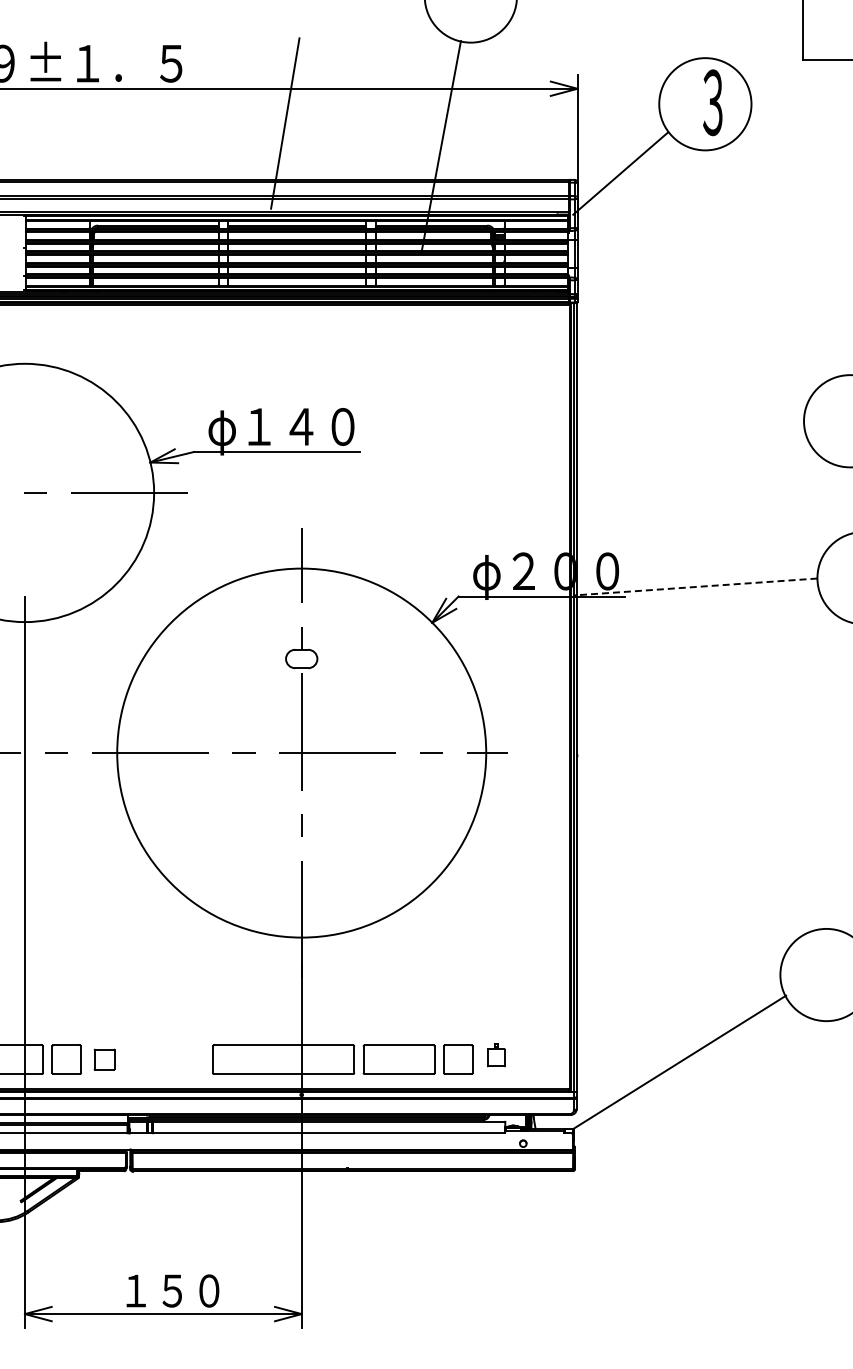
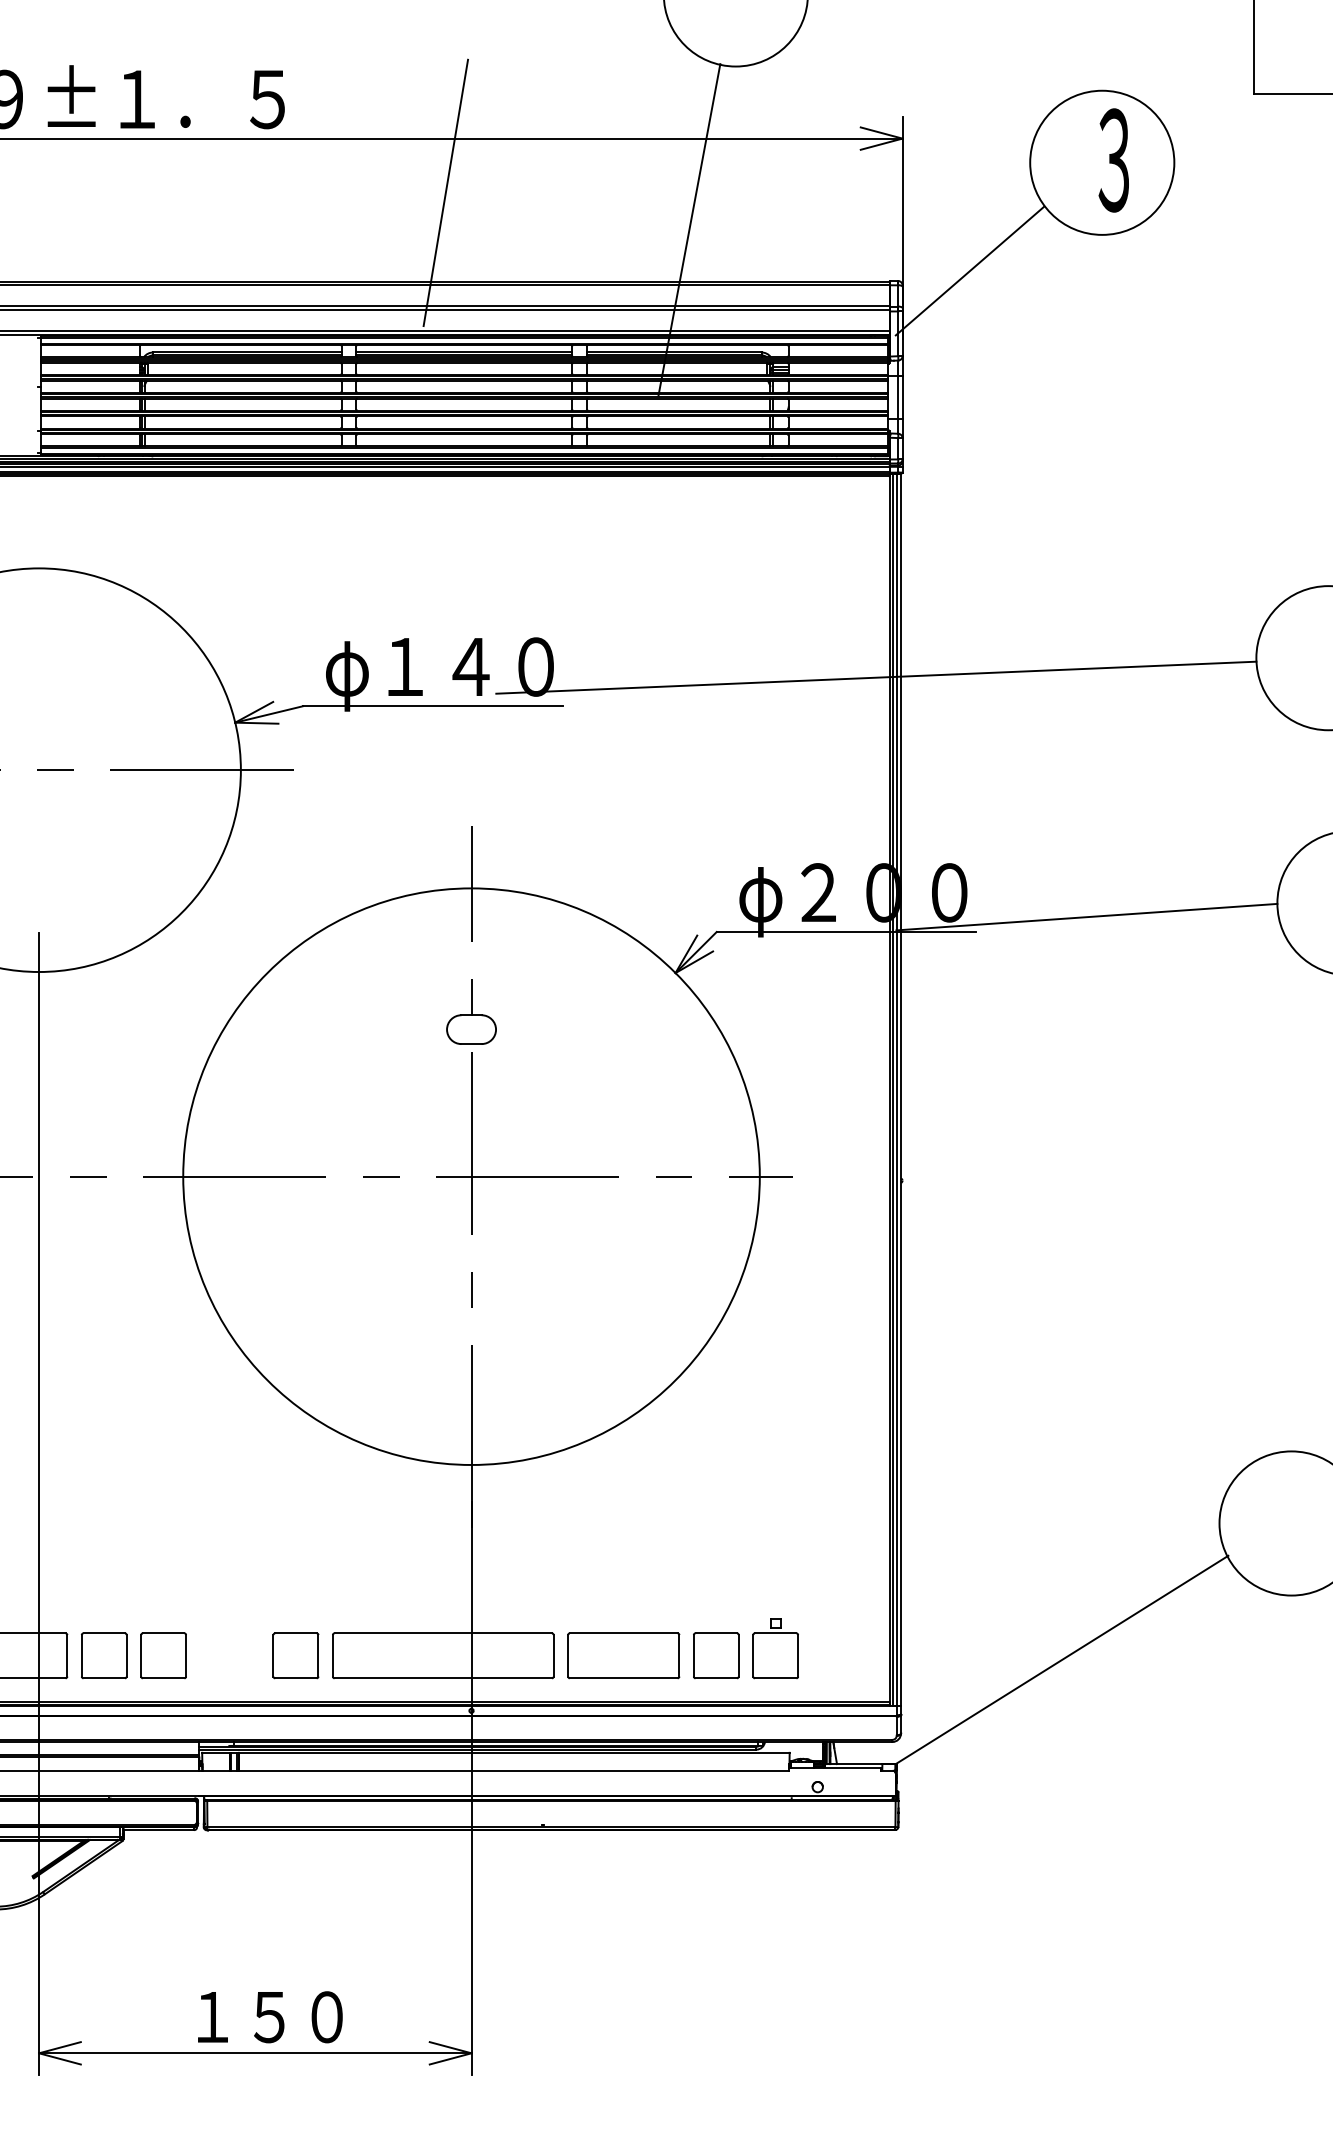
line: (560, 433) -> (875, 677), added
line: (695, 587) -> (1086, 917), dashed -> solid
part: (496, 1054) -> (775, 1647), size x1.67
part: (104, 1059) -> (163, 1655), size x1.43
part: (189, 1059) -> (296, 1655), added

